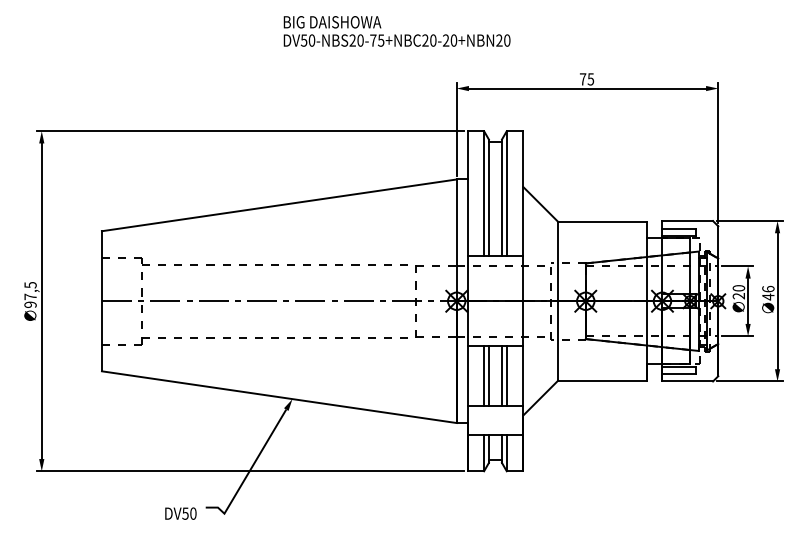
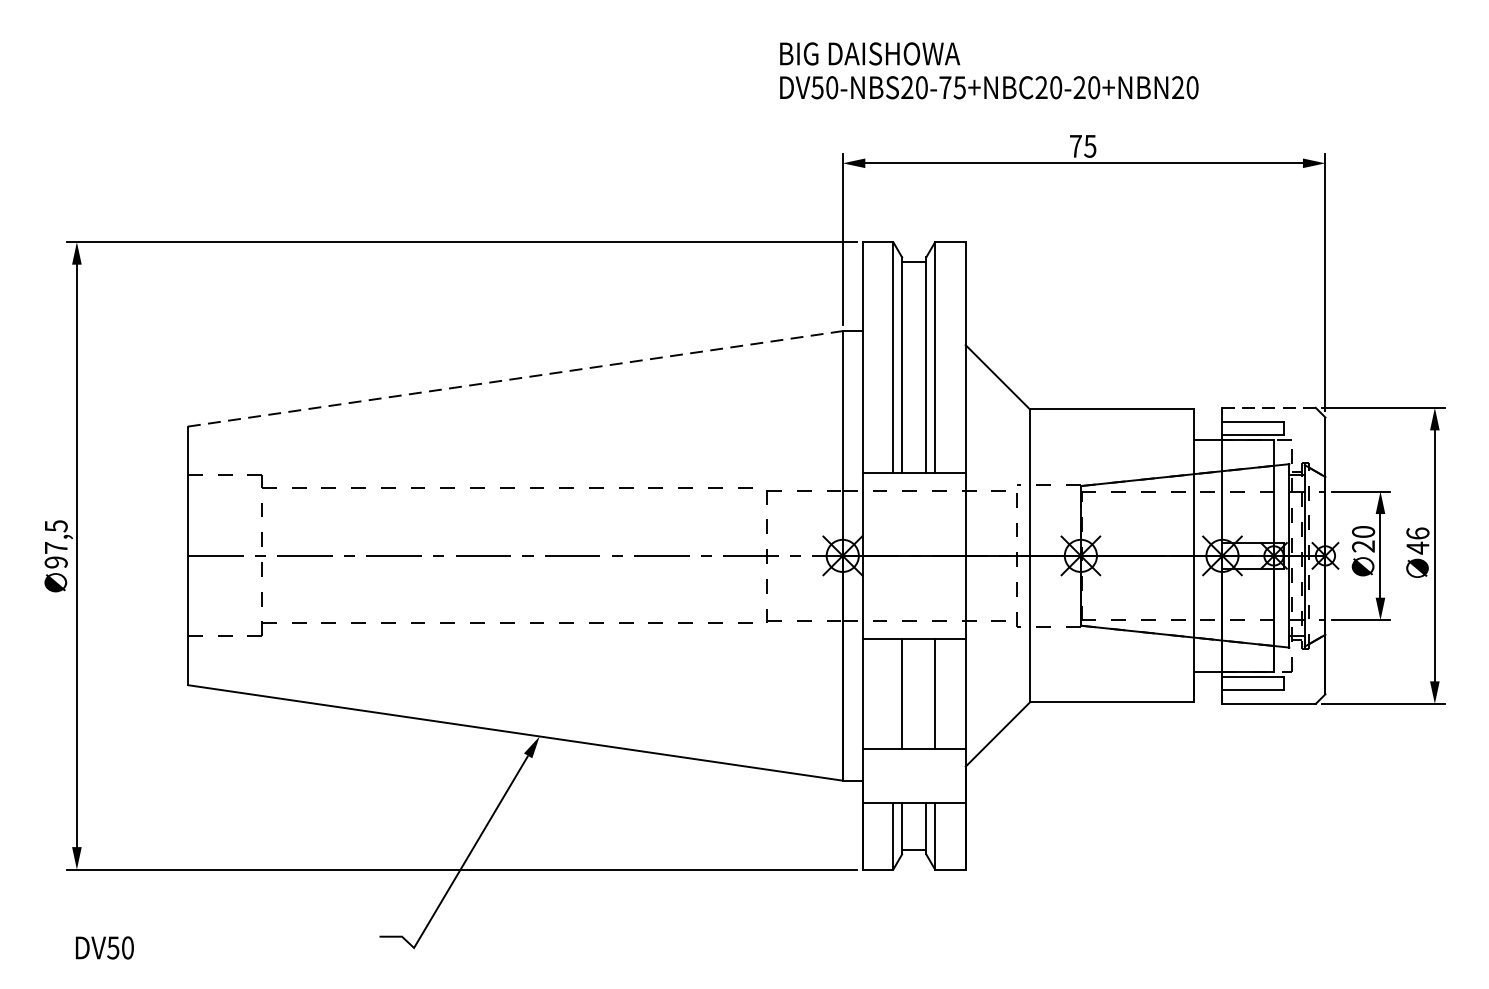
text: (396, 31) -> (988, 70), moved
line: (279, 205) -> (515, 379), solid -> dashed
line: (687, 221) -> (1268, 408), solid -> dashed
line: (484, 375) -> (893, 692), removed
line: (501, 375) -> (925, 692), removed
text: (180, 513) -> (104, 947), moved

